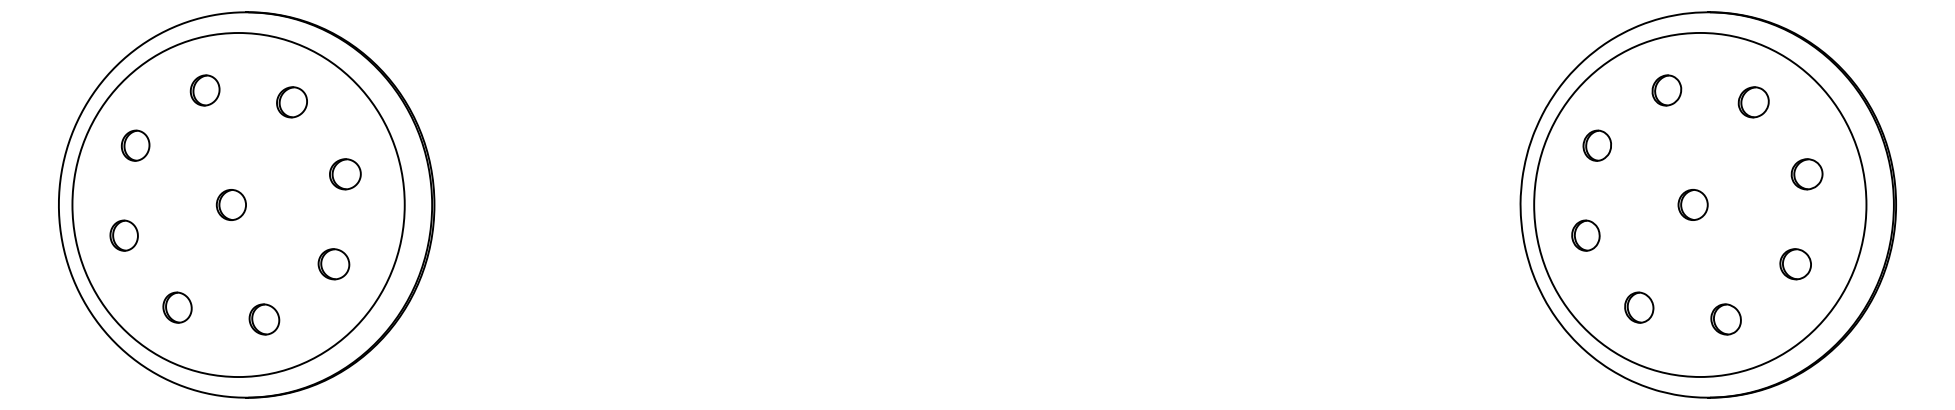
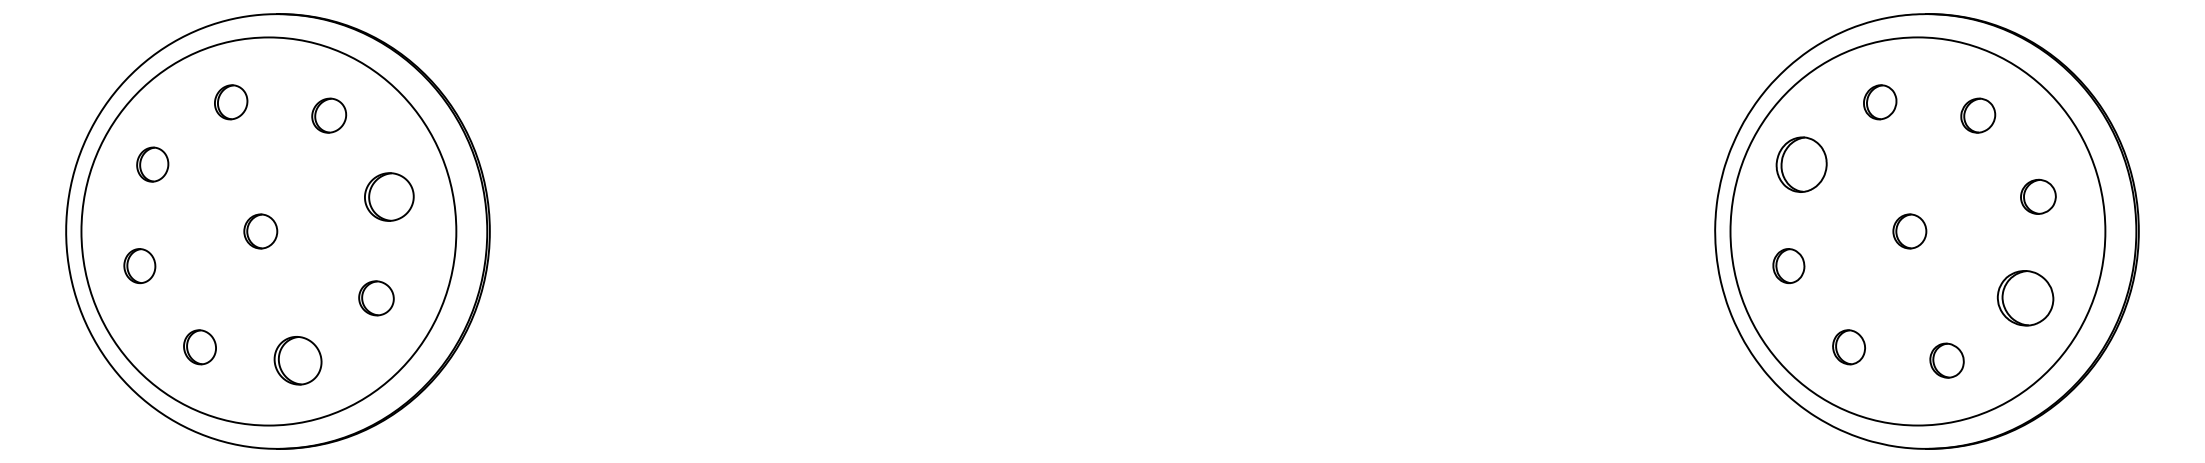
part: (1597, 145) -> (1801, 164), size x1.6
part: (345, 173) -> (389, 196), size x1.4
part: (1795, 264) -> (2025, 298), size x1.6
part: (263, 319) -> (297, 360), size x1.4

